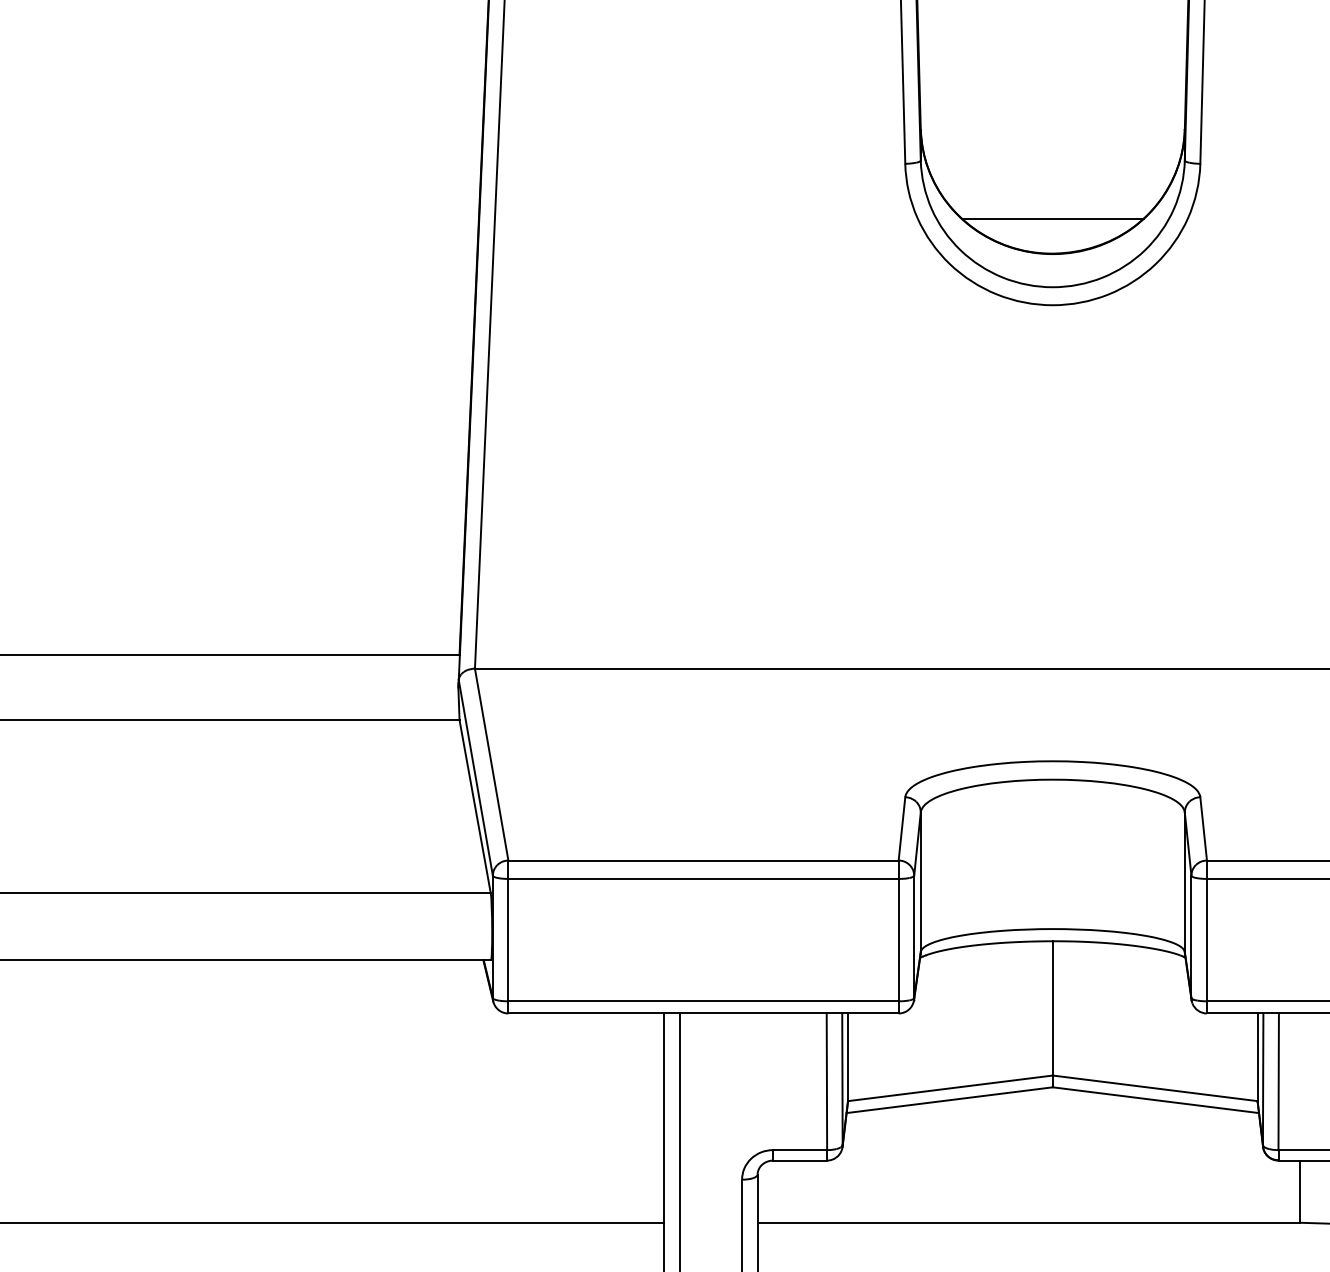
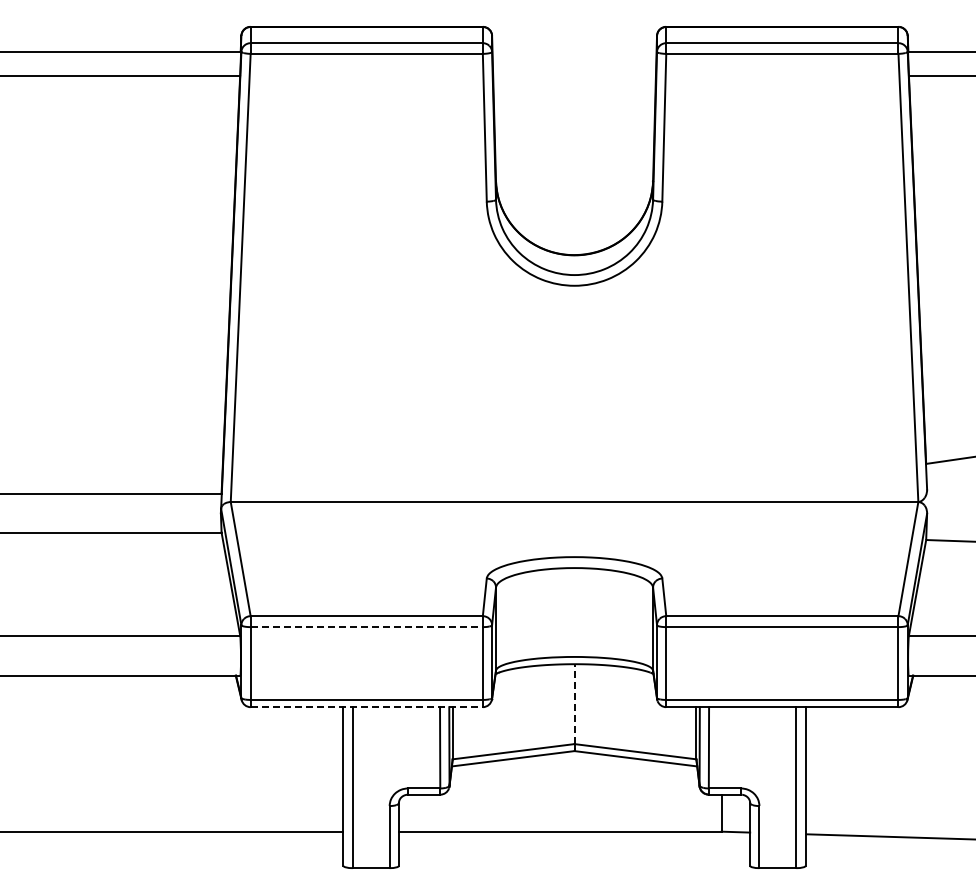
line: (1052, 219) -> (574, 234), removed
line: (704, 879) -> (367, 627), solid -> dashed
line: (1052, 1008) -> (574, 704), solid -> dashed
line: (704, 1014) -> (367, 707), solid -> dashed

